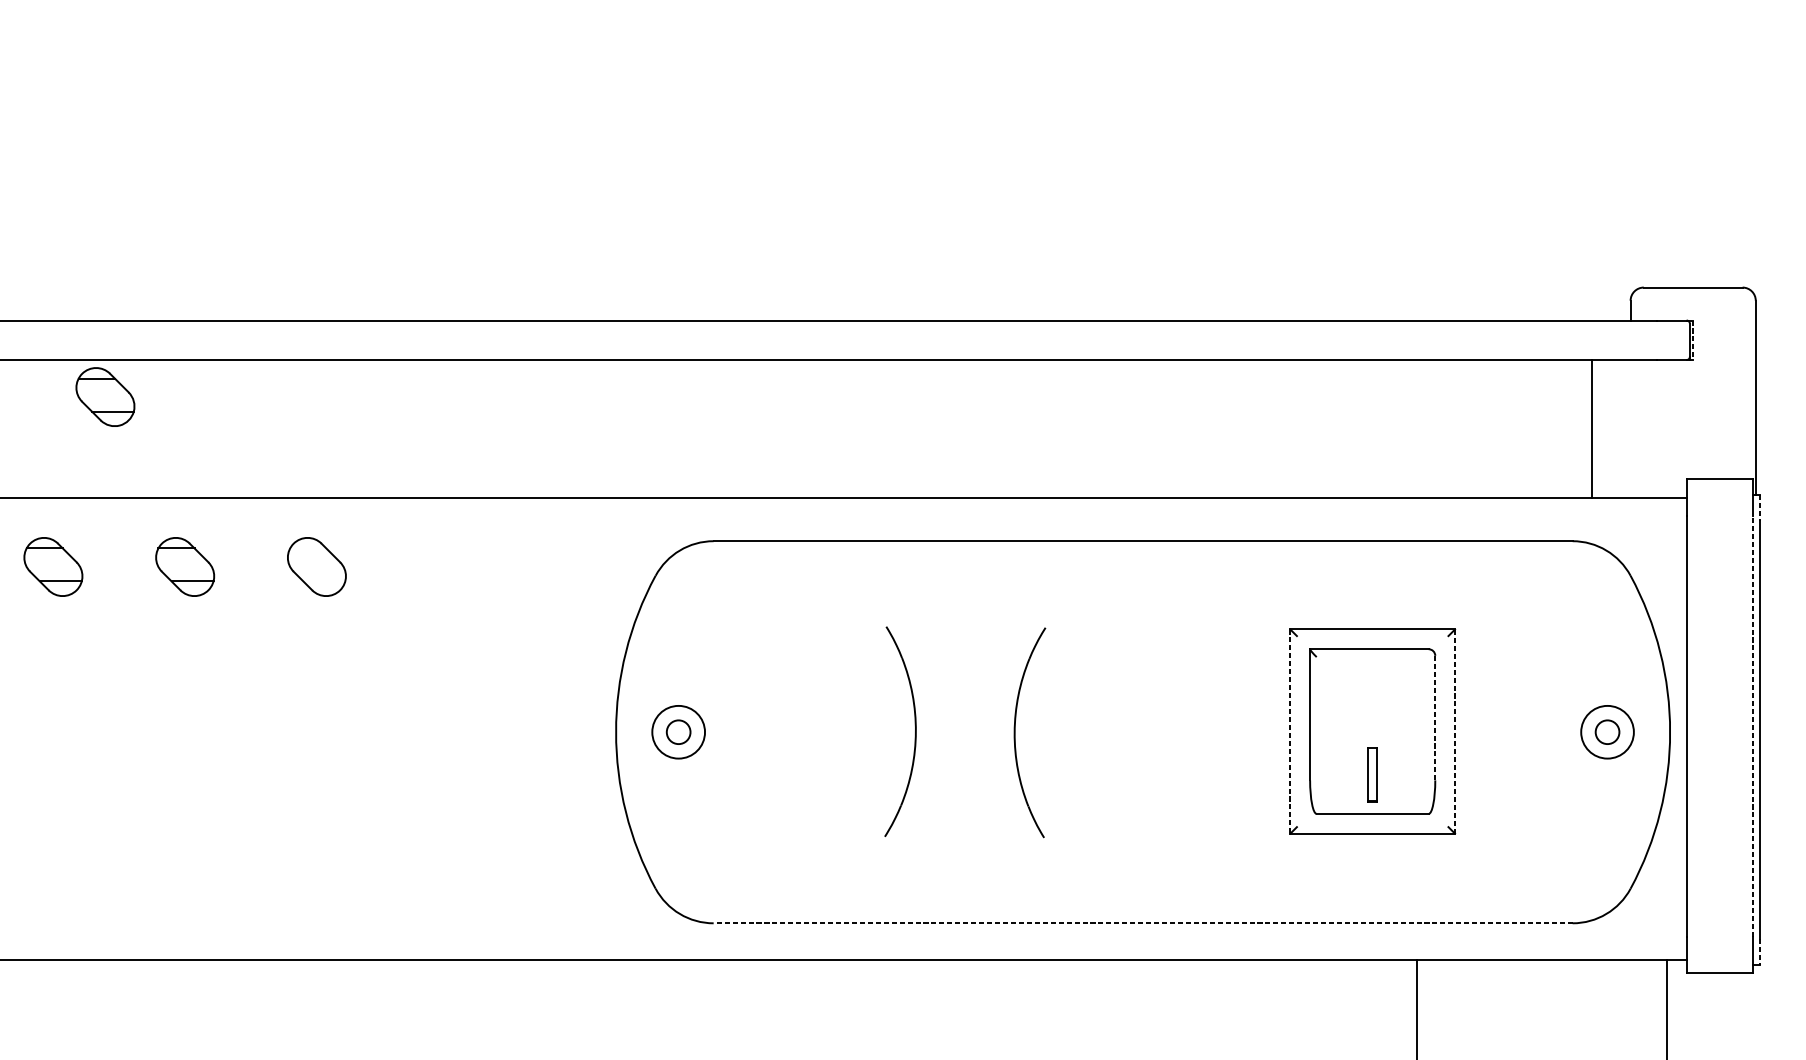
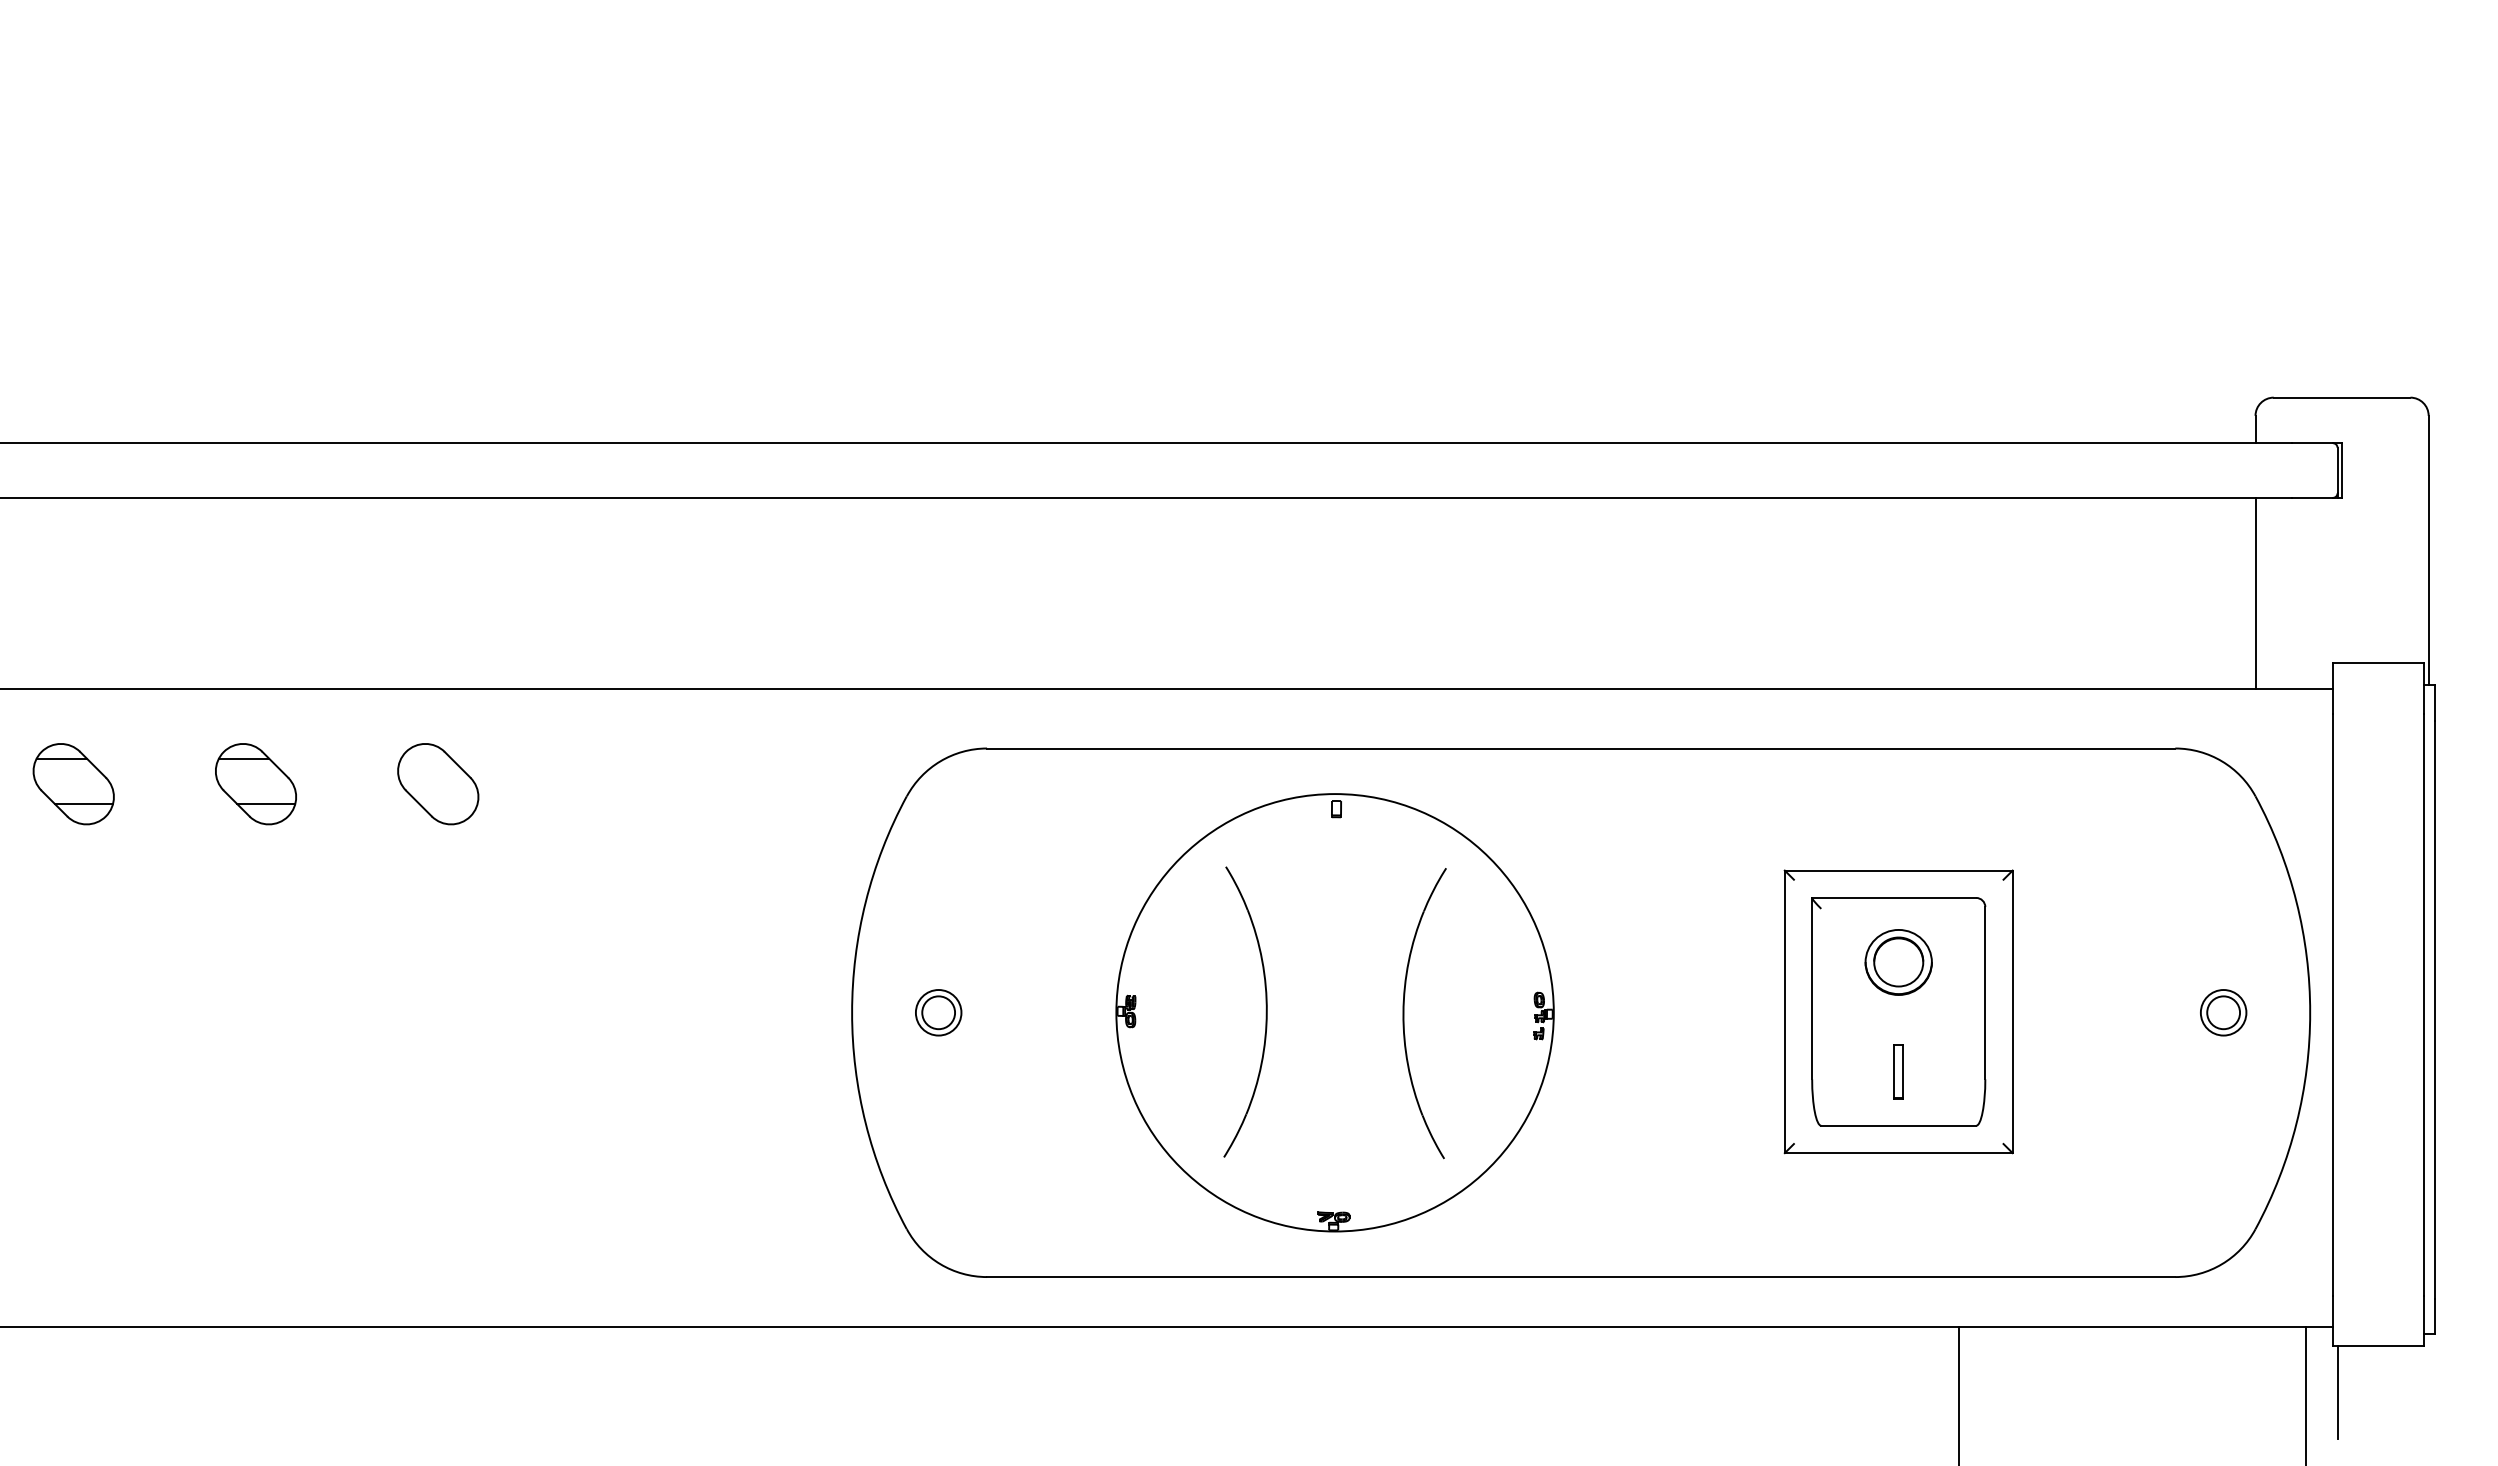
line: (1693, 340) -> (2342, 471), dashed -> solid
part: (105, 397) -> (145, 549), removed
line: (1591, 429) -> (2255, 593), moved
line: (1760, 507) -> (2435, 702), dashed -> solid
part: (1372, 695) -> (1898, 962), added
line: (1435, 717) -> (1985, 992), dashed -> solid
line: (1752, 726) -> (2424, 1004), dashed -> solid
line: (1454, 731) -> (2012, 1011), dashed -> solid
circle: (678, 732) -> (938, 1012), size x0.62
part: (964, 732) -> (1334, 1012), added
line: (1290, 732) -> (1784, 1012), dashed -> solid
circle: (1607, 732) -> (2223, 1012), size x0.62
part: (1372, 774) -> (1898, 1071), size x0.71
line: (1142, 923) -> (1580, 1277), dashed -> solid
line: (1760, 951) -> (2435, 1316), dashed -> solid
line: (1689, 1006) -> (2337, 1392), added

